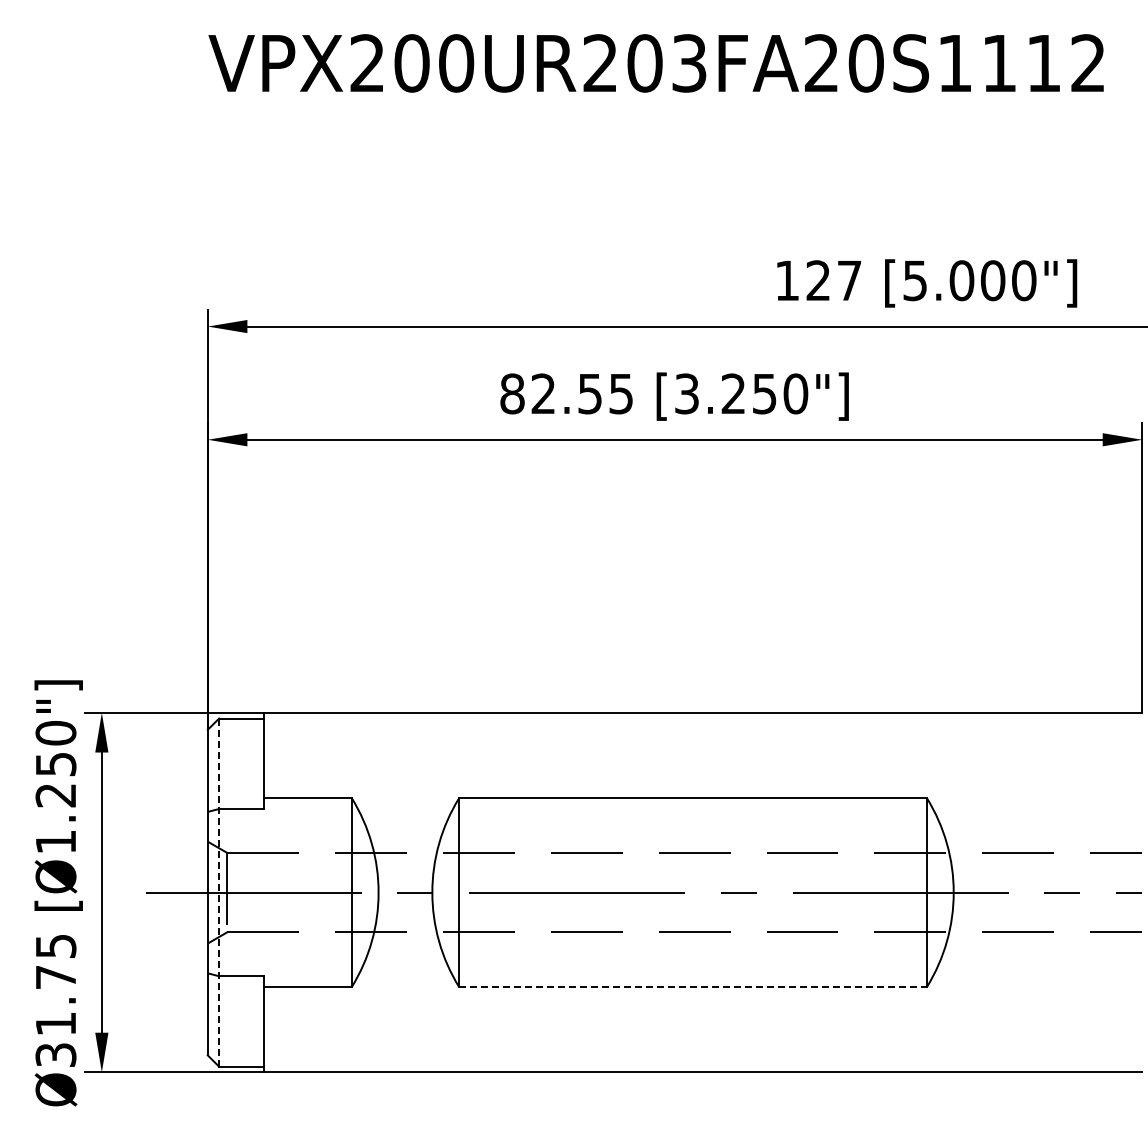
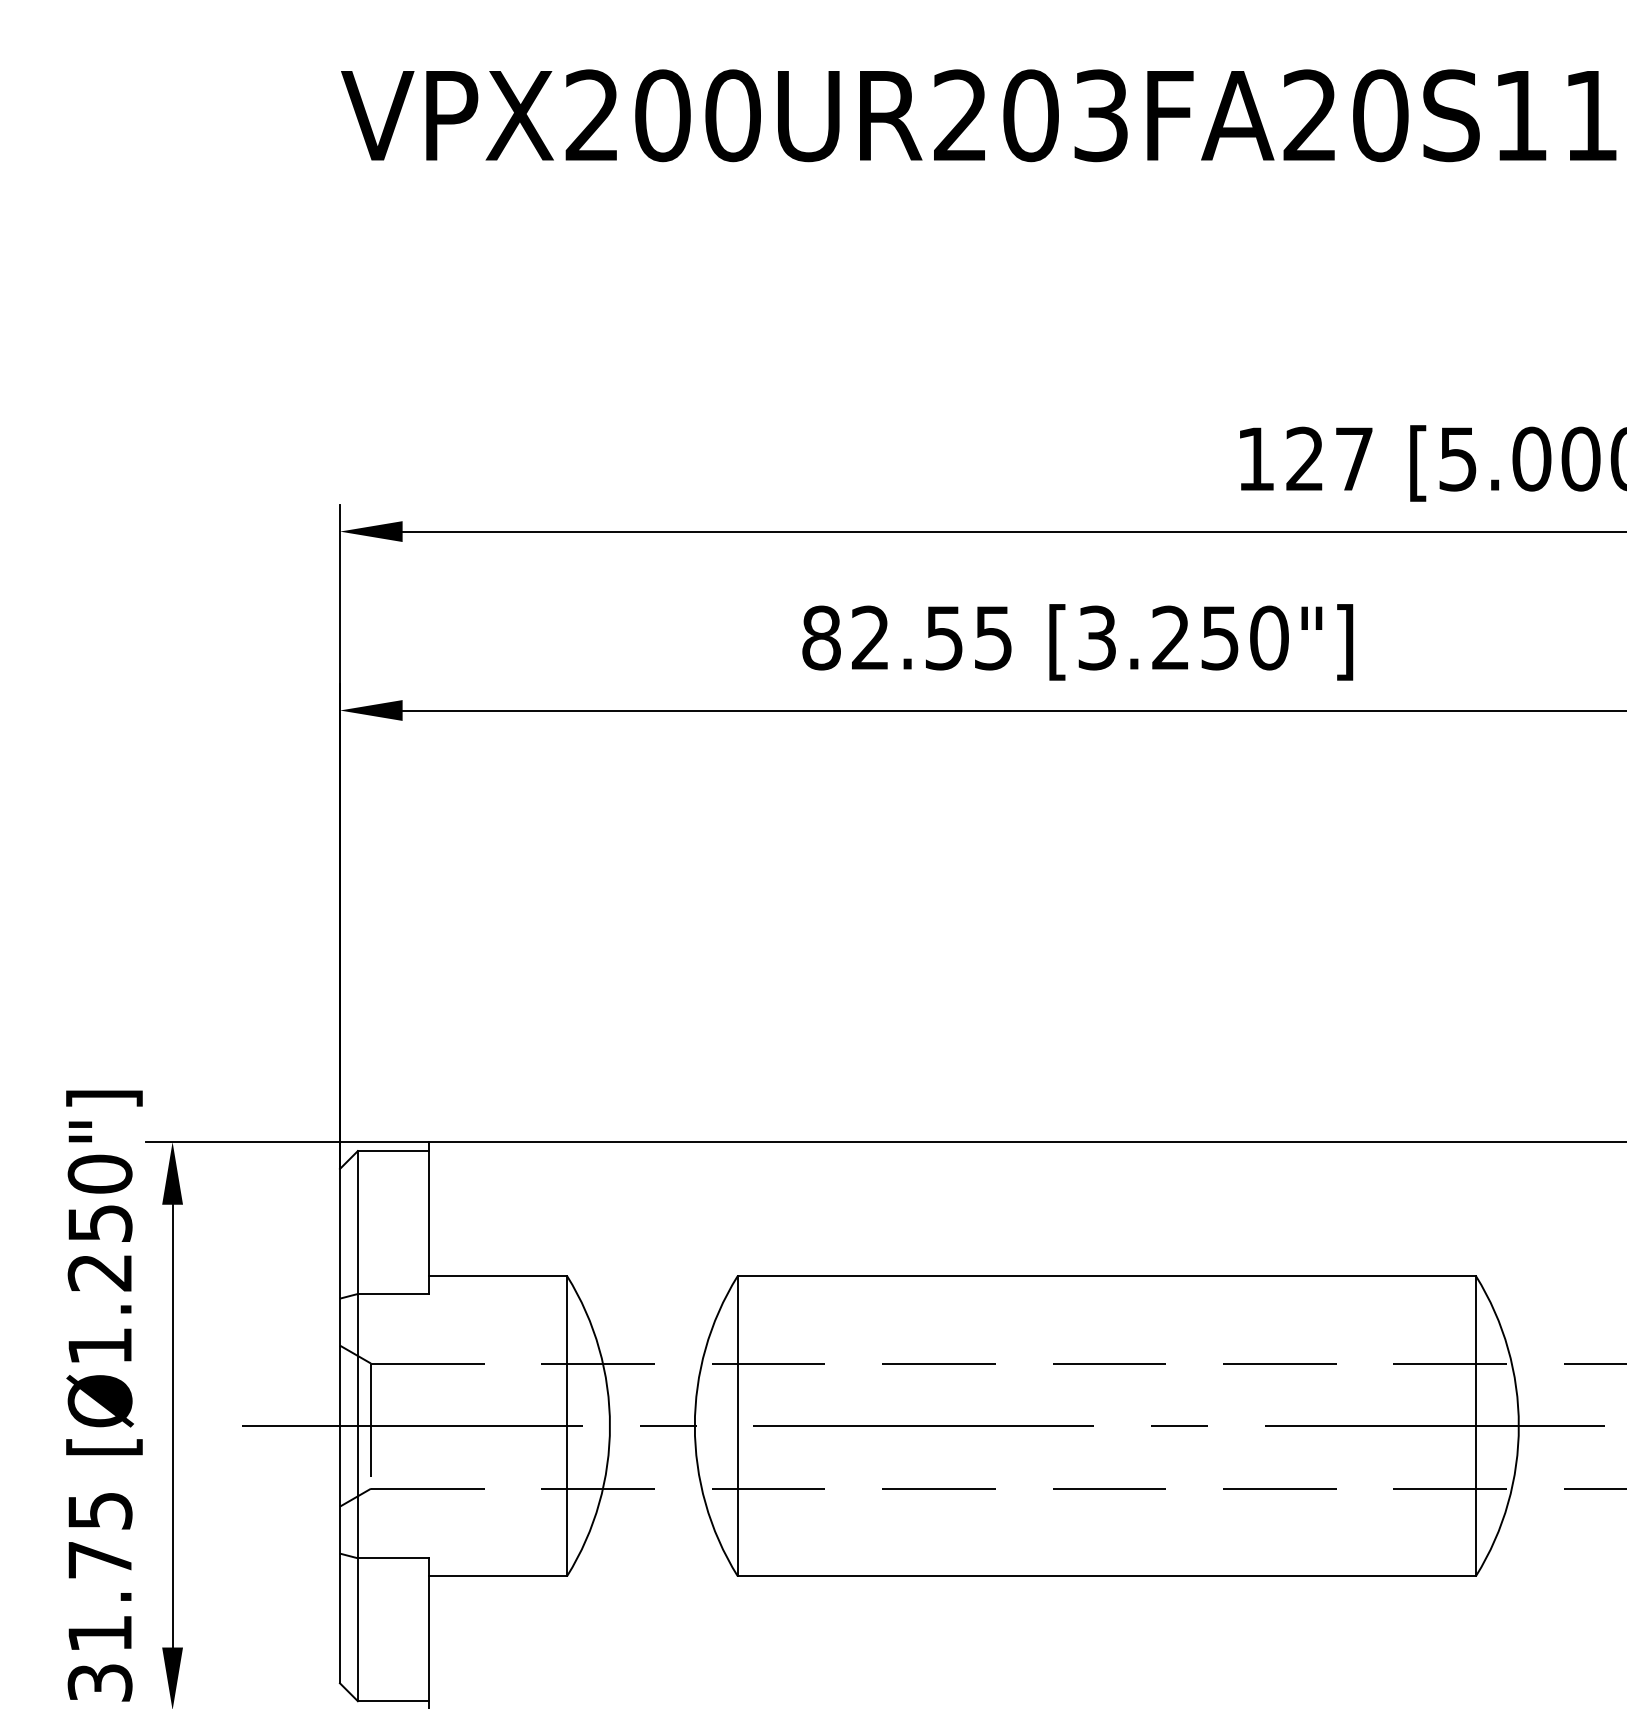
line: (219, 892) -> (358, 1425), dashed -> solid
line: (693, 987) -> (1107, 1576), dashed -> solid

